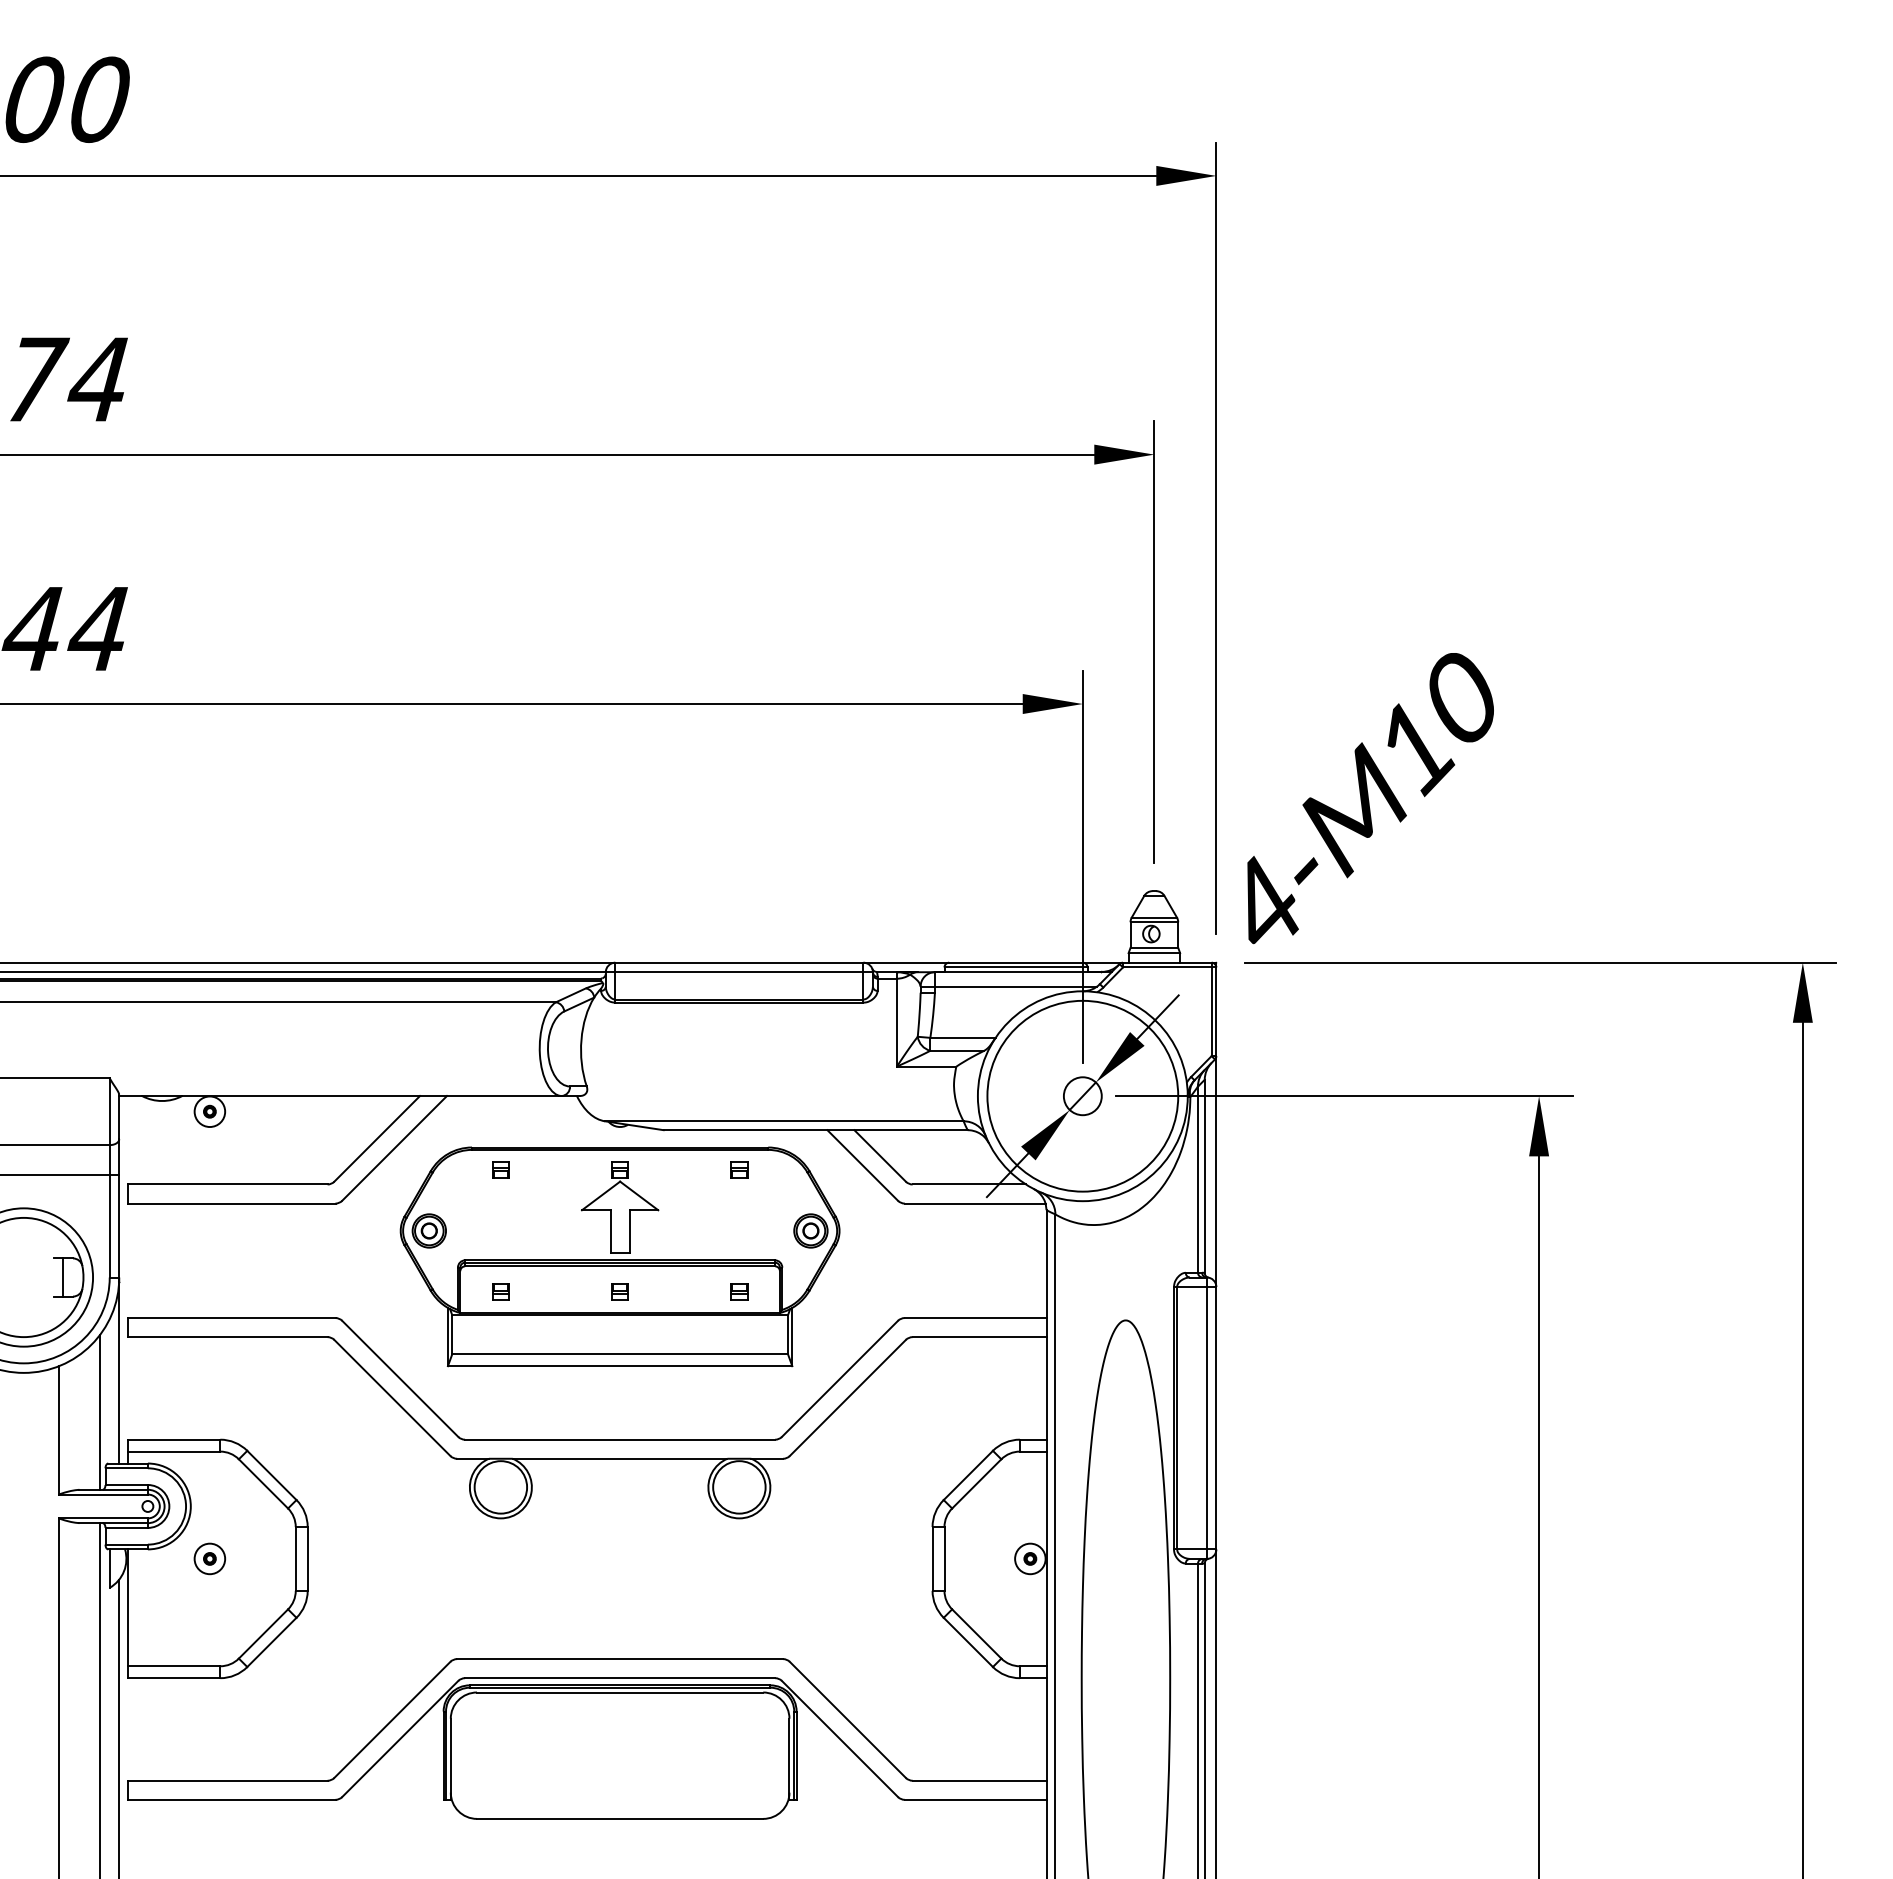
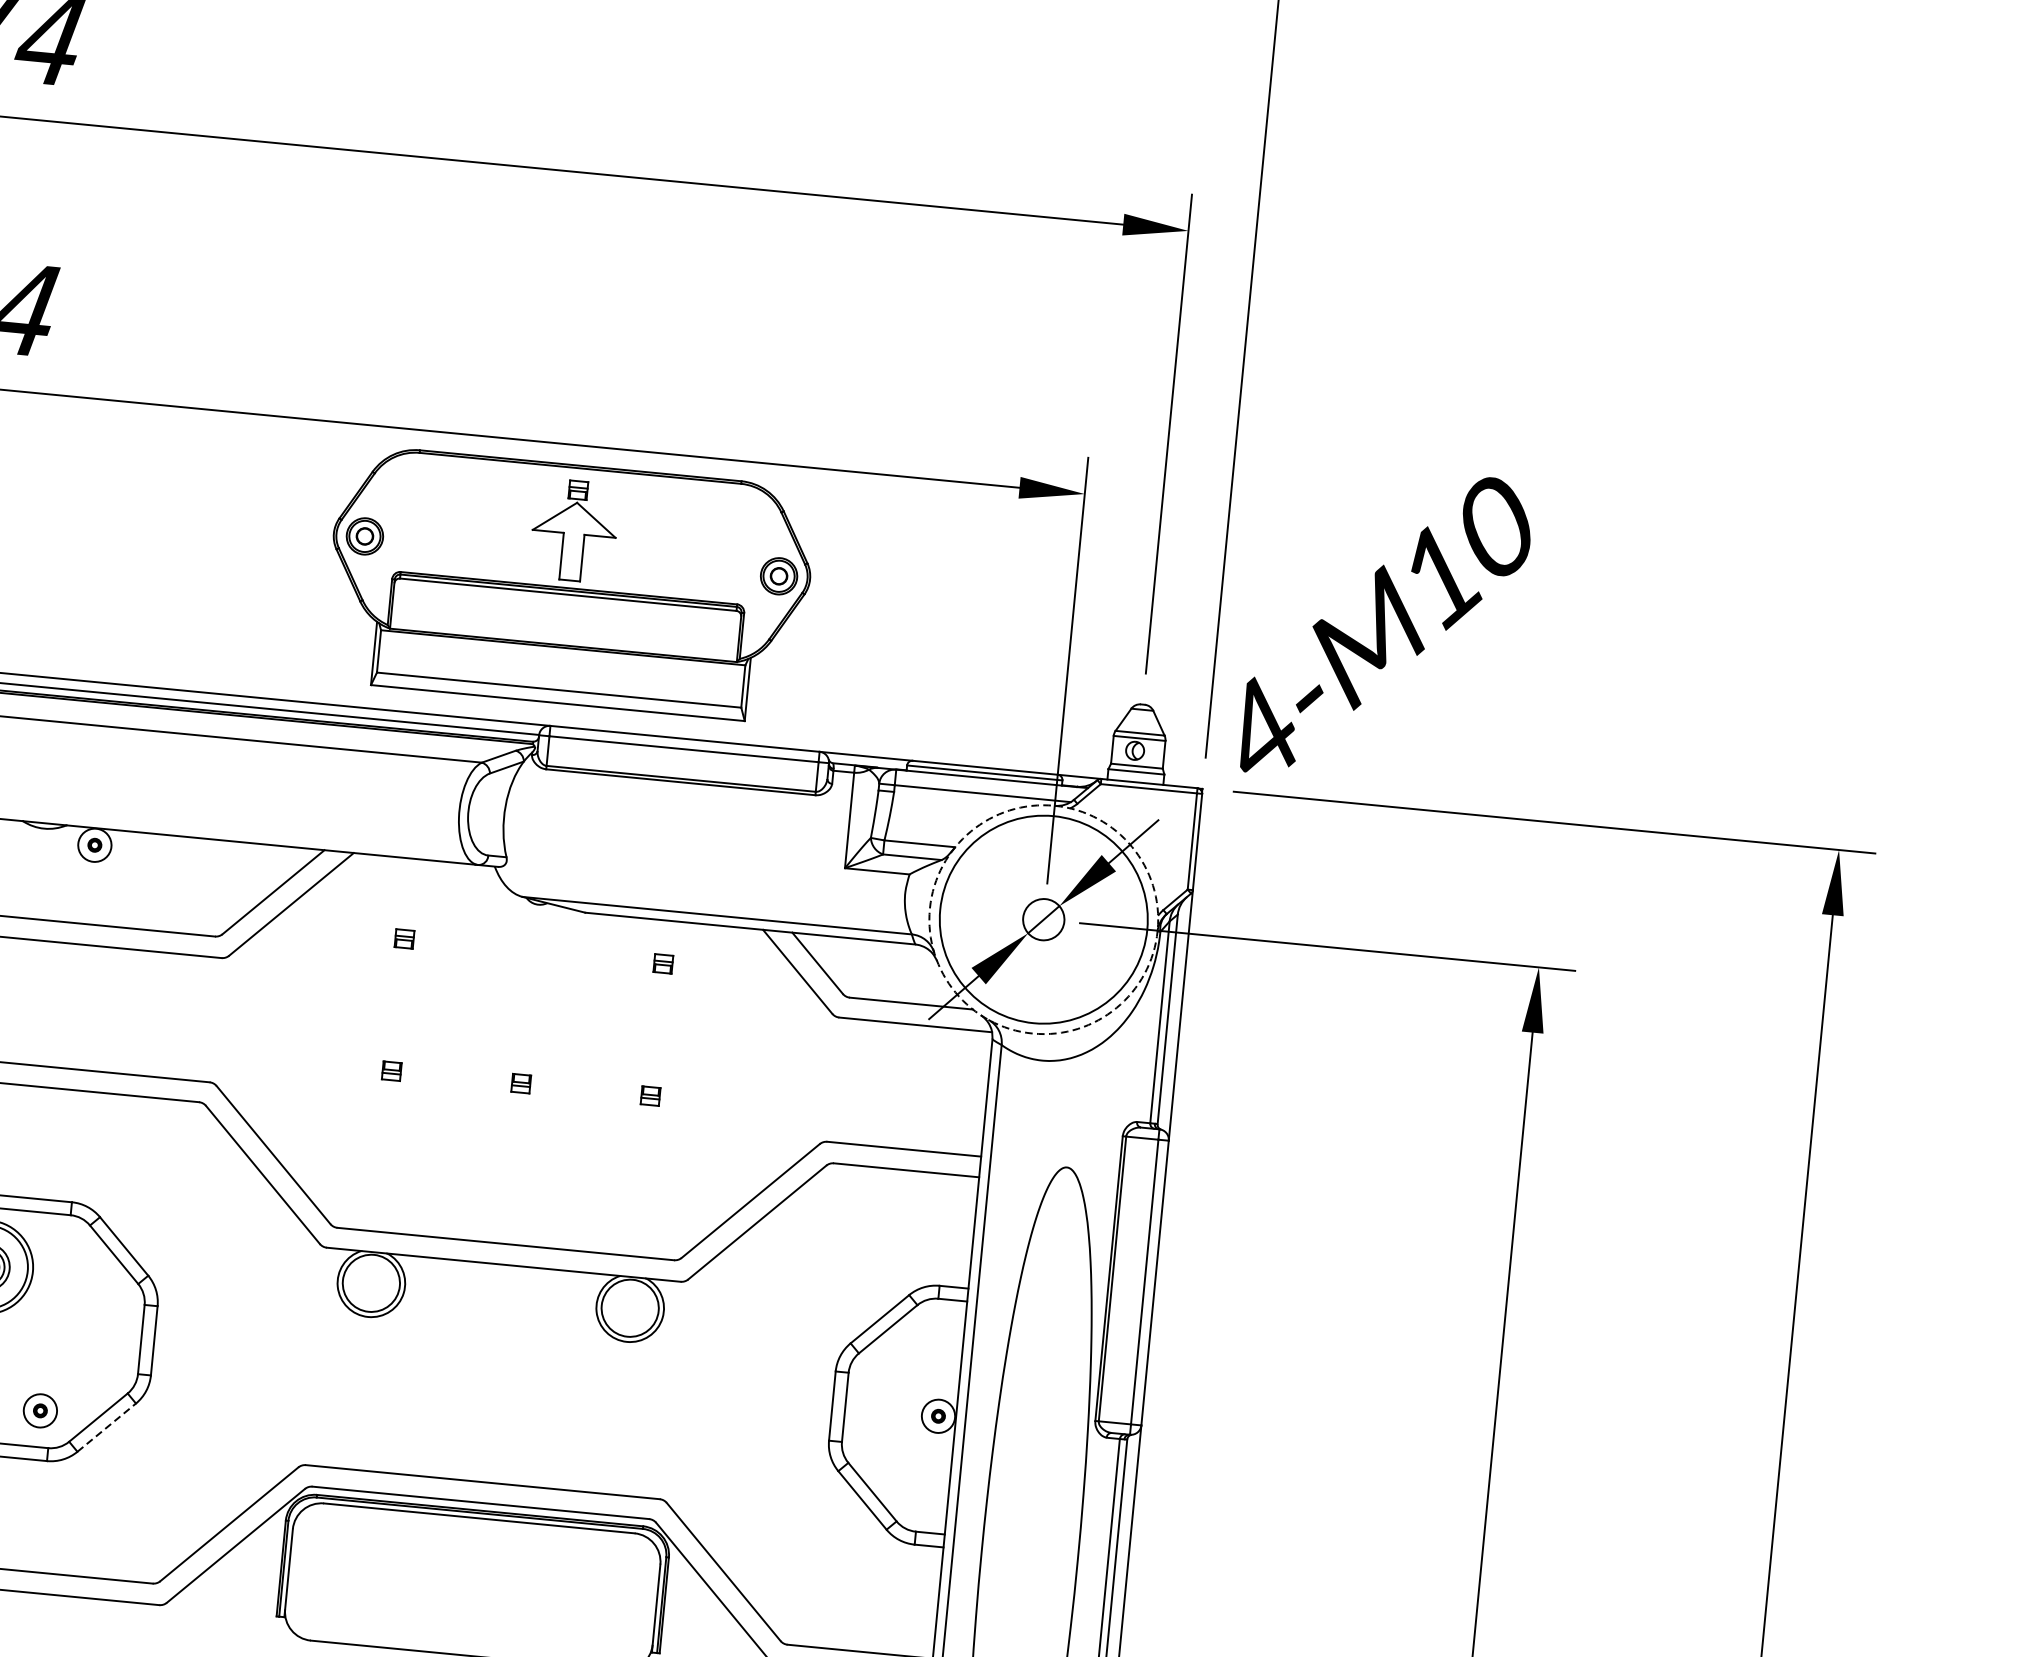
circle: (1082, 1096) -> (1043, 919), solid -> dashed
part: (619, 1256) -> (568, 583), moved
part: (209, 1558) -> (40, 1410), moved
line: (271, 1642) -> (106, 1427), solid -> dashed

